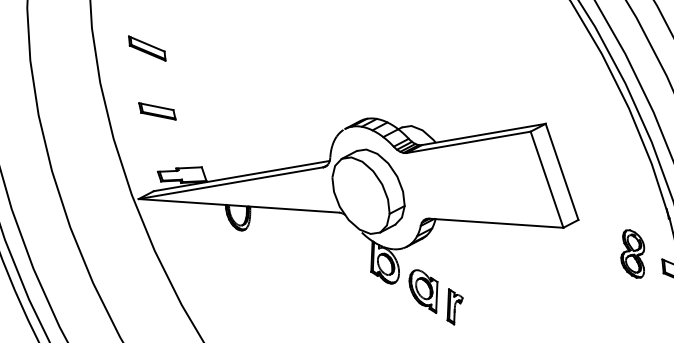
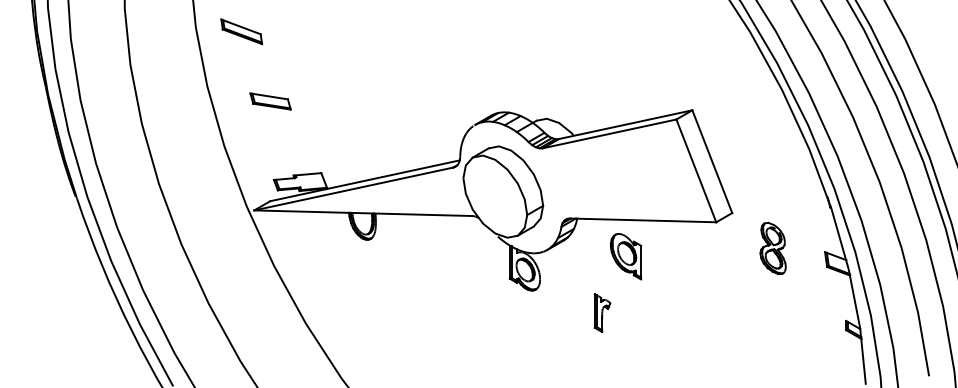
part: (147, 48) -> (241, 31), moved
part: (157, 111) -> (270, 101), moved
part: (632, 253) -> (772, 247), moved
part: (423, 291) -> (626, 256), moved

